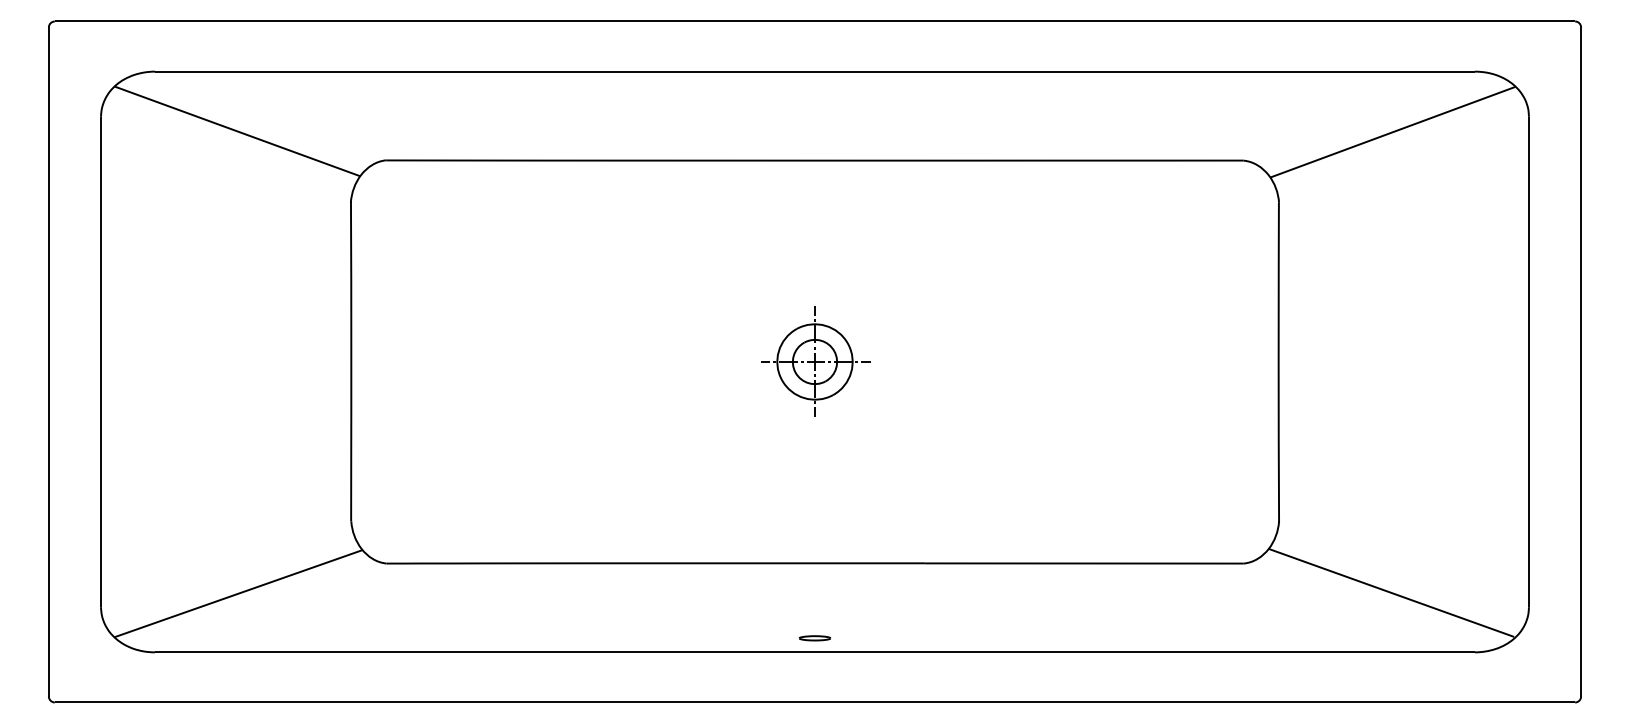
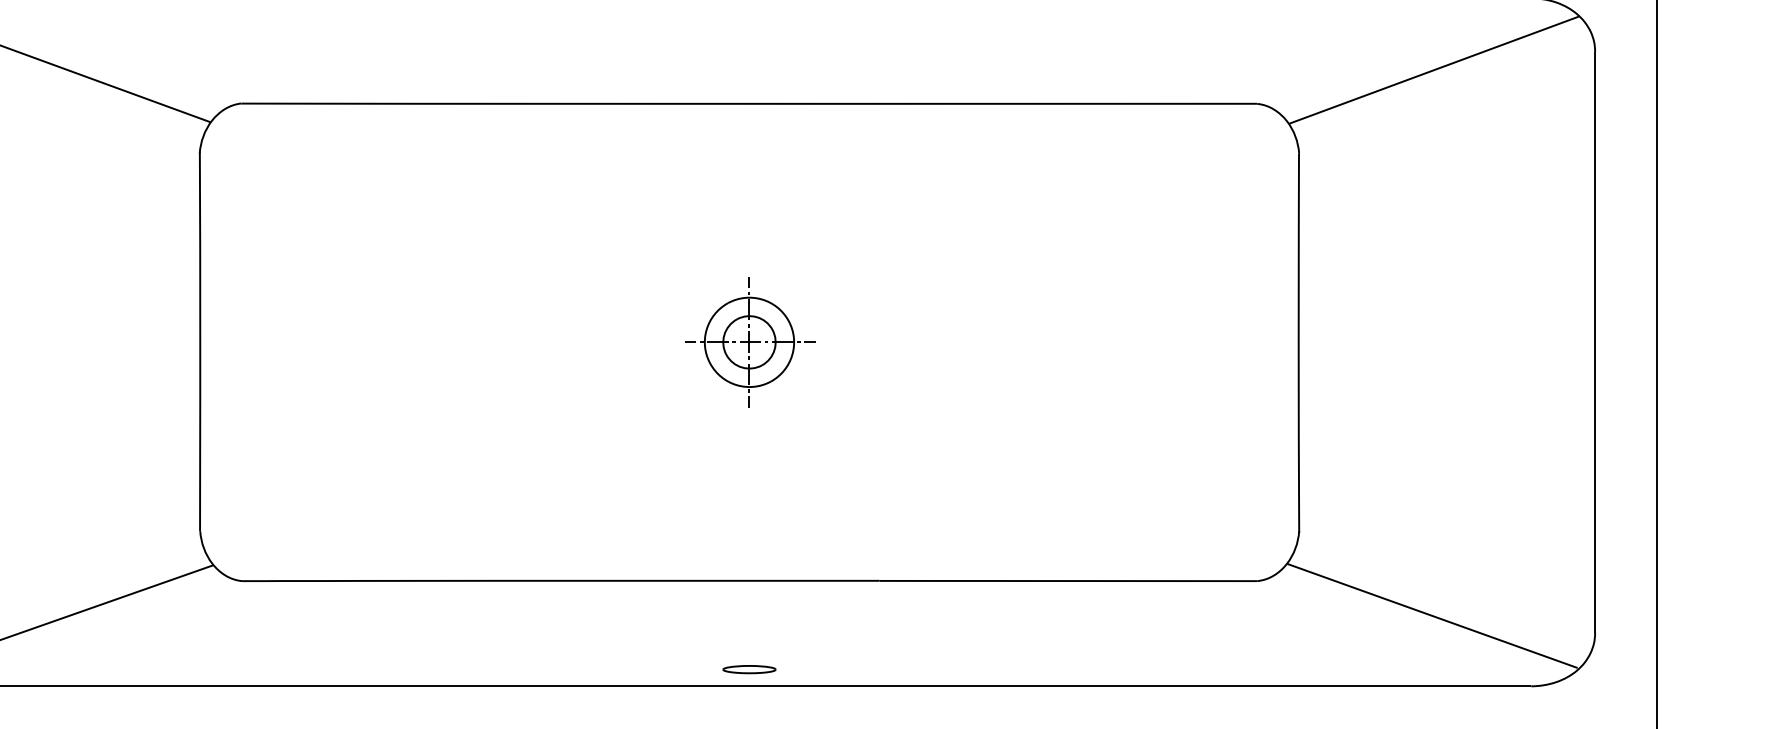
part: (814, 638) -> (748, 669), size x1.43

